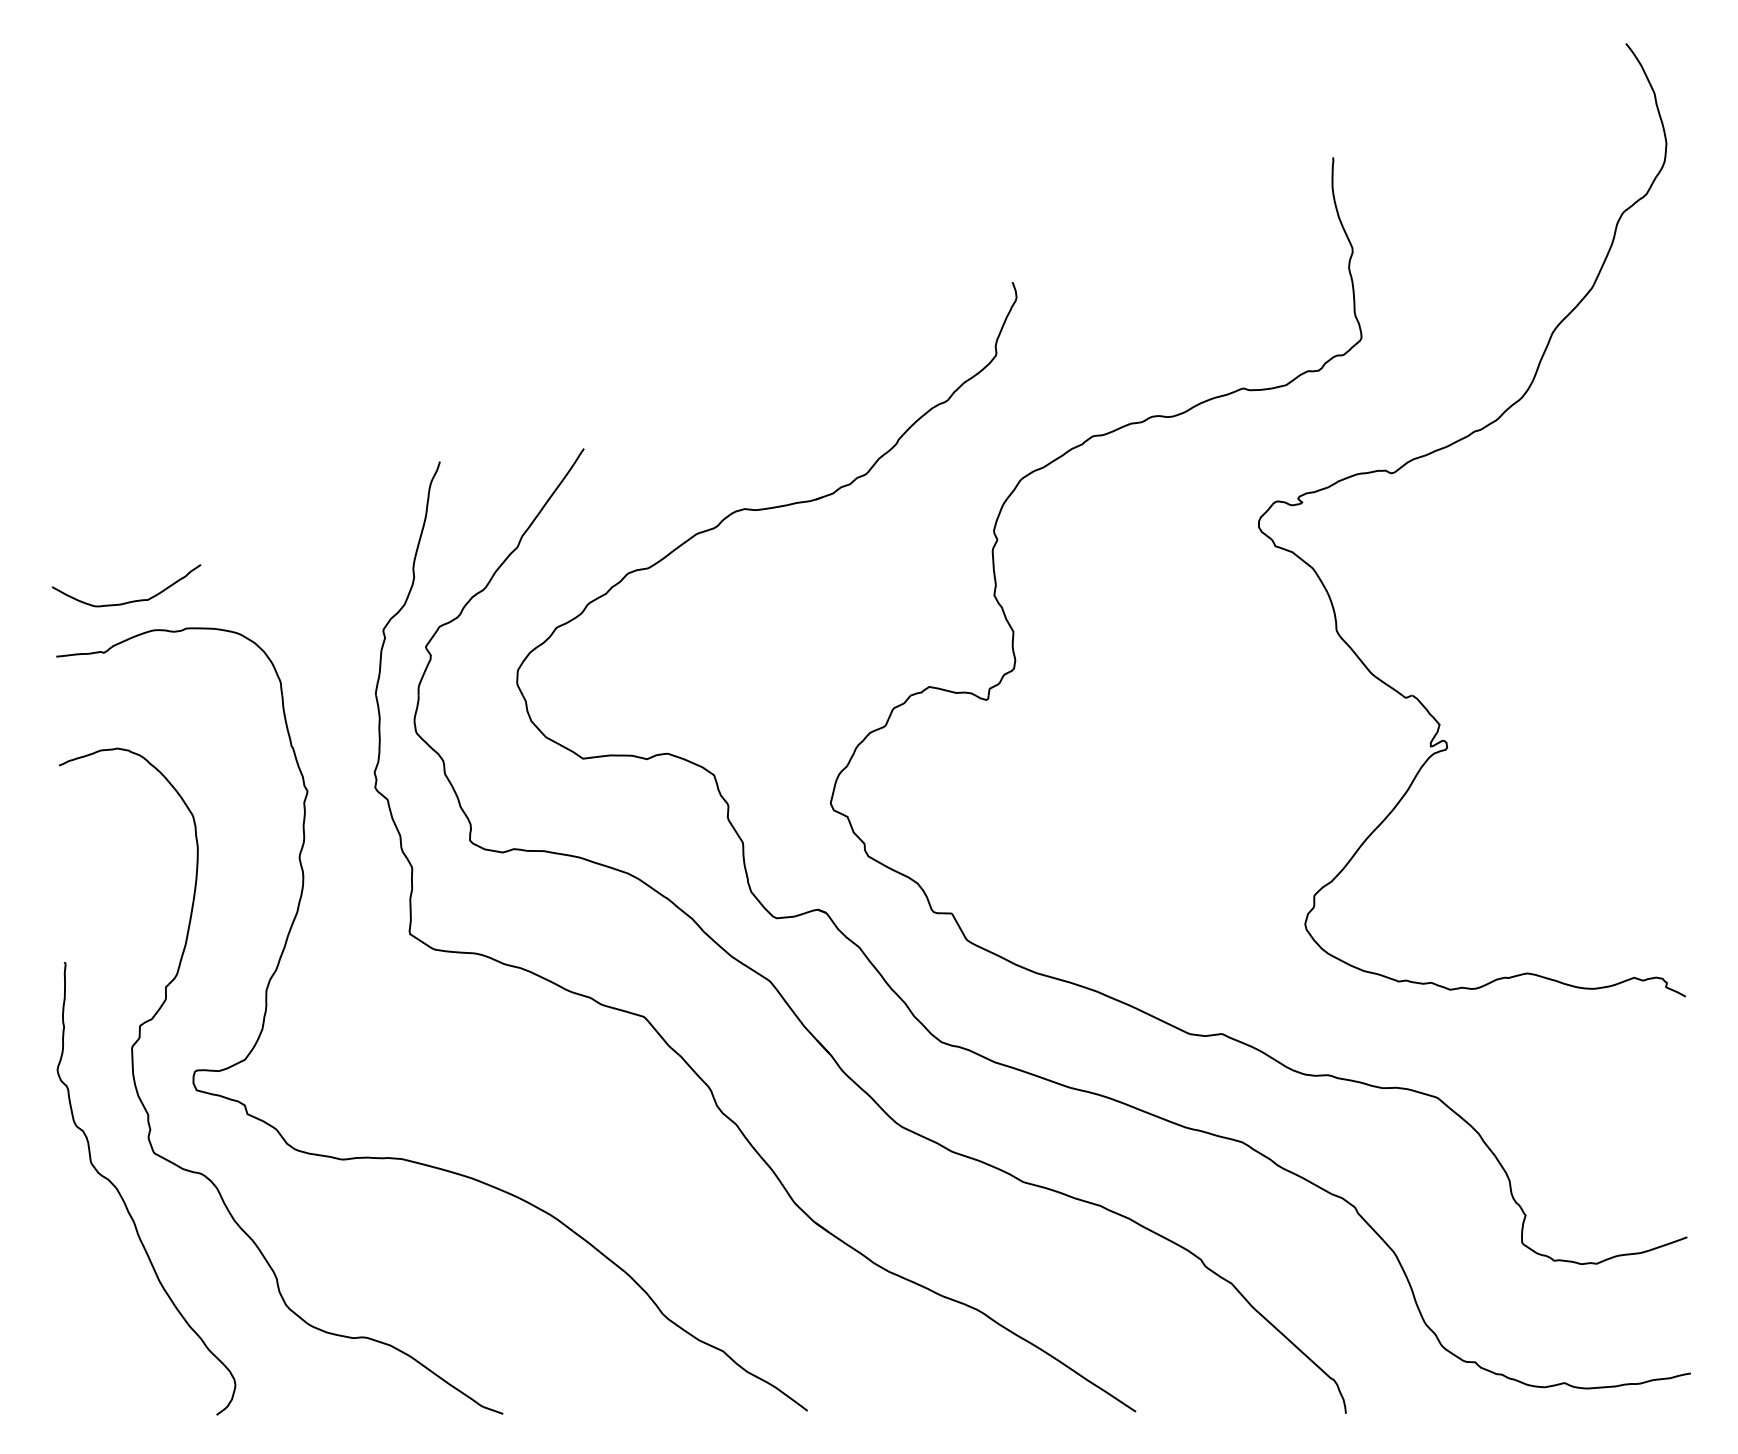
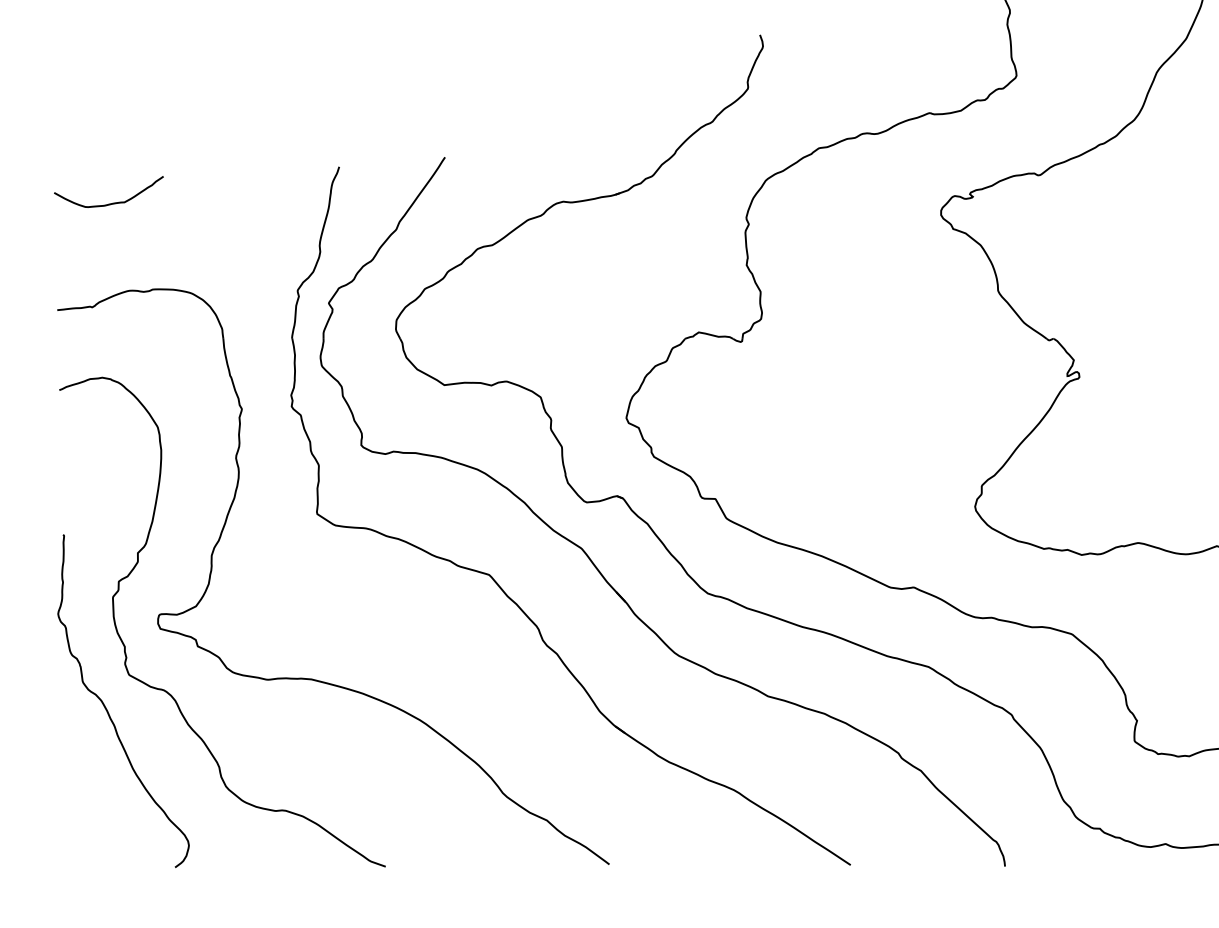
curve: (127, 601) -> (109, 203), moved

